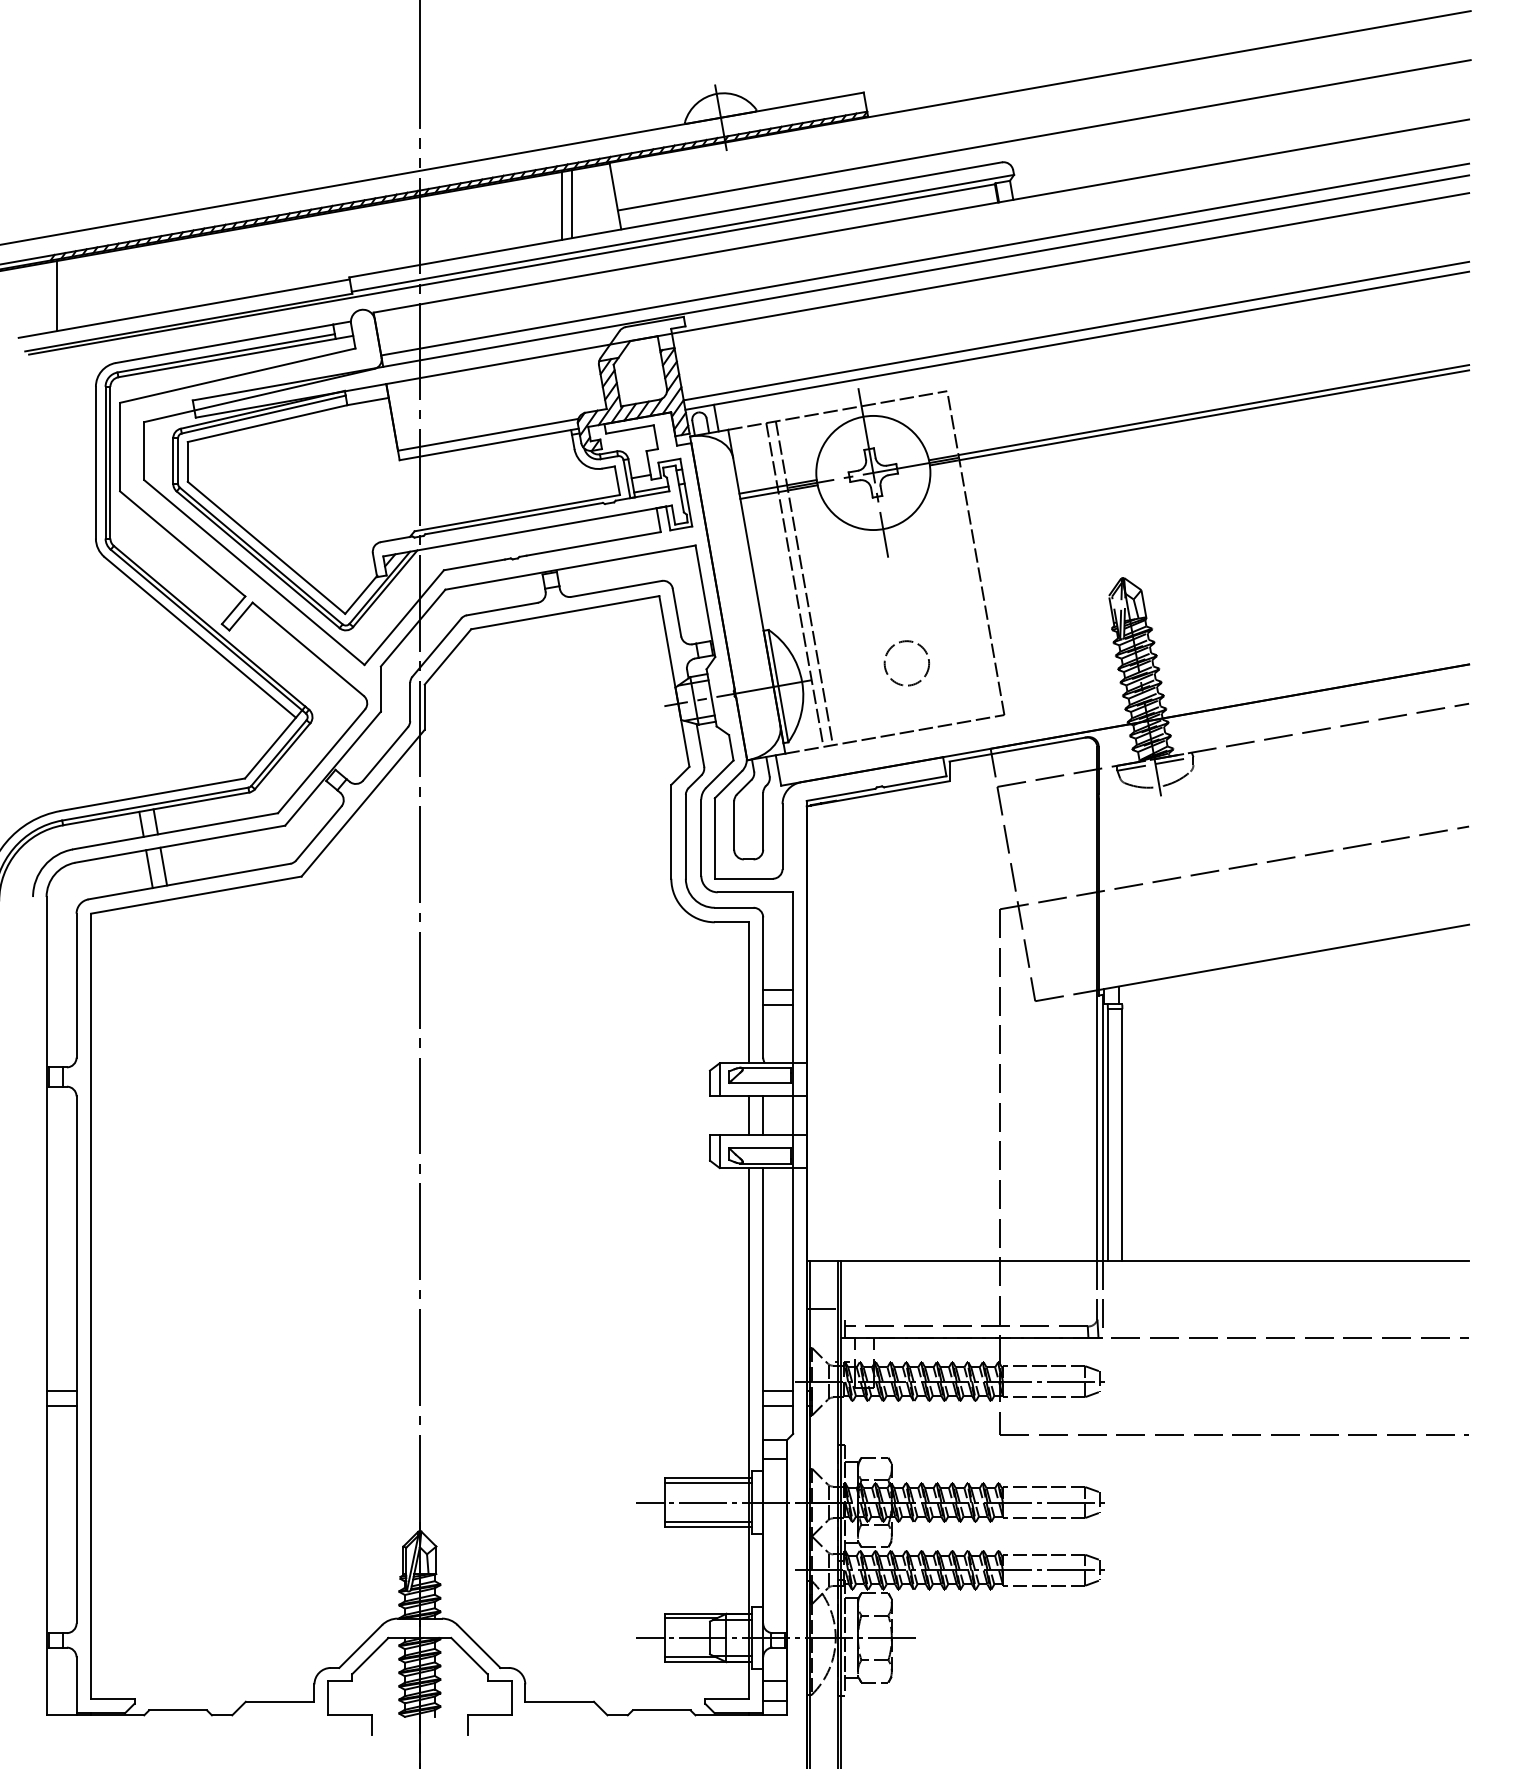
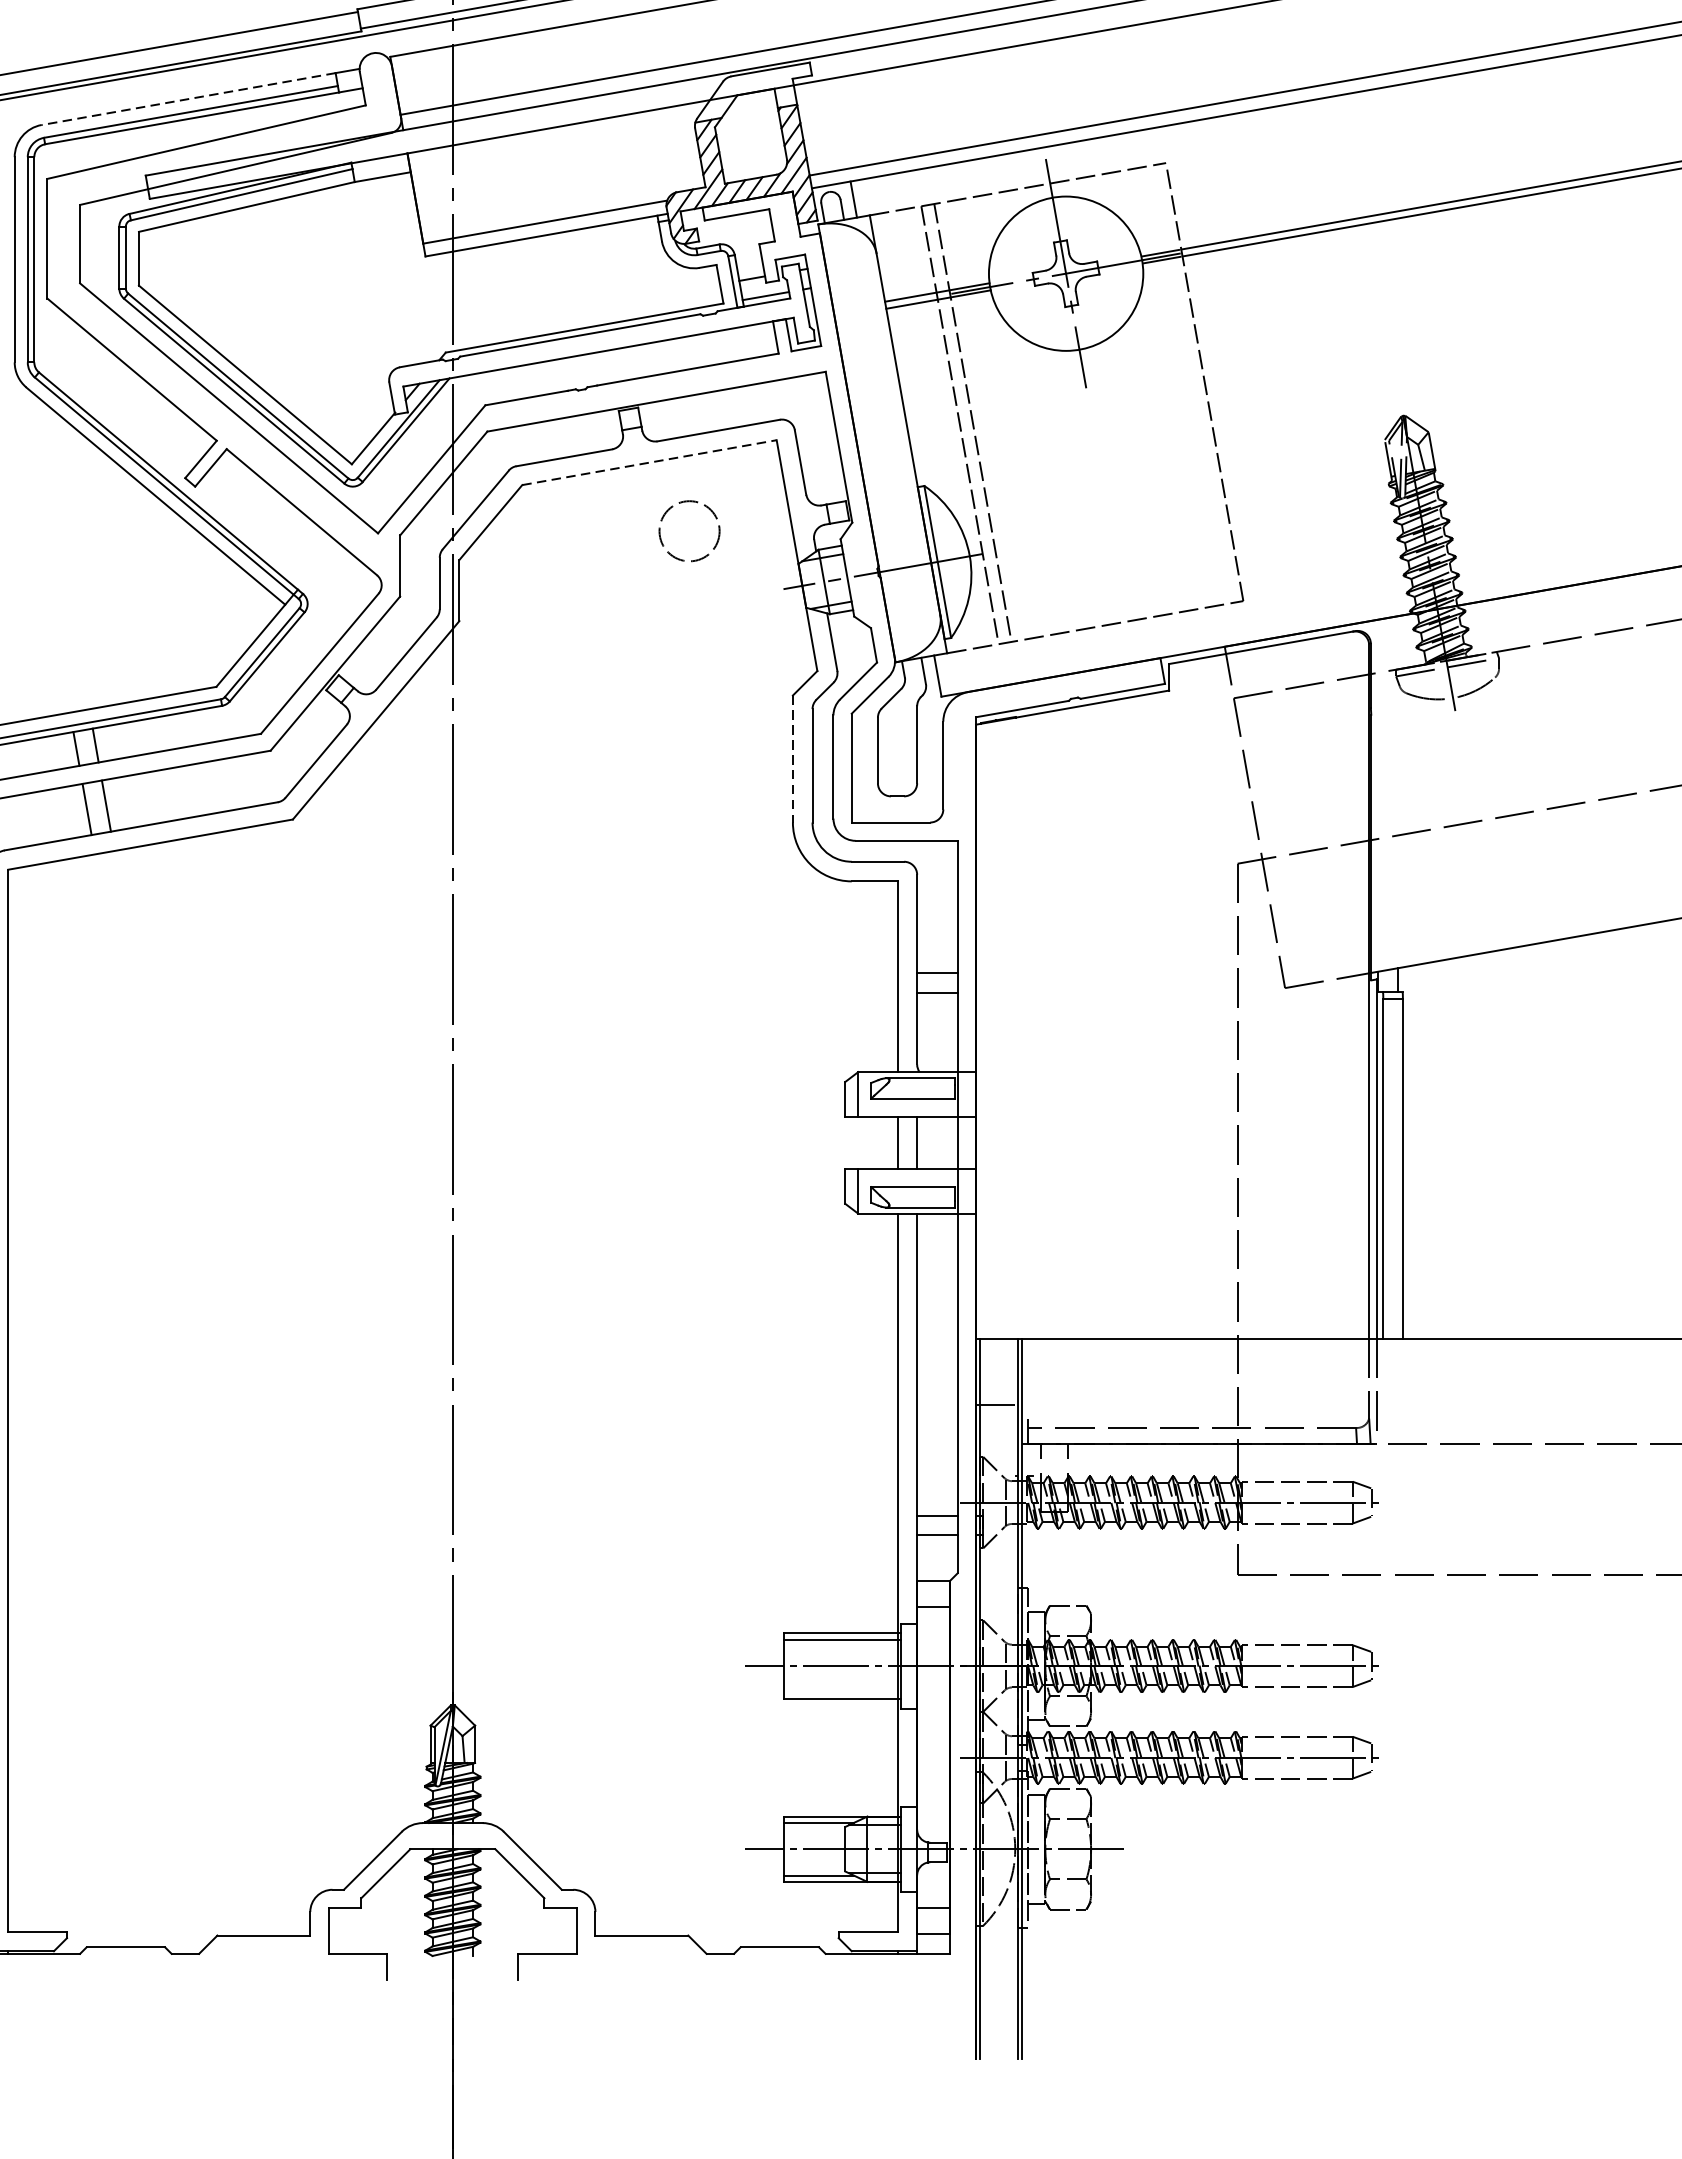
line: (224, 343) -> (188, 98), solid -> dashed
line: (565, 612) -> (649, 462), solid -> dashed
circle: (906, 663) -> (689, 531), moved
line: (671, 831) -> (793, 758), solid -> dashed
line: (707, 1522) -> (841, 1693), removed

